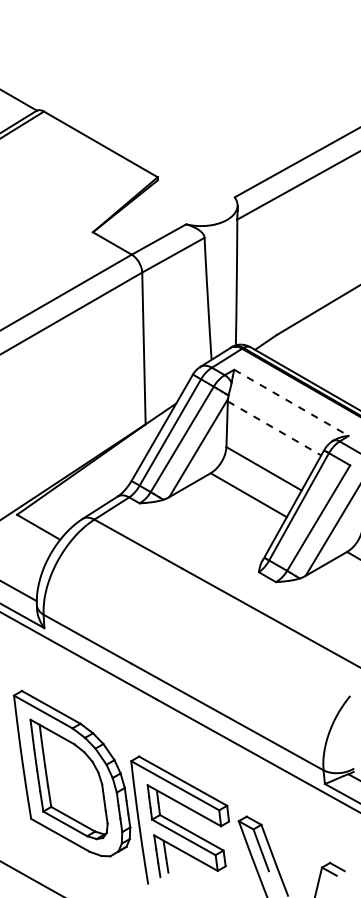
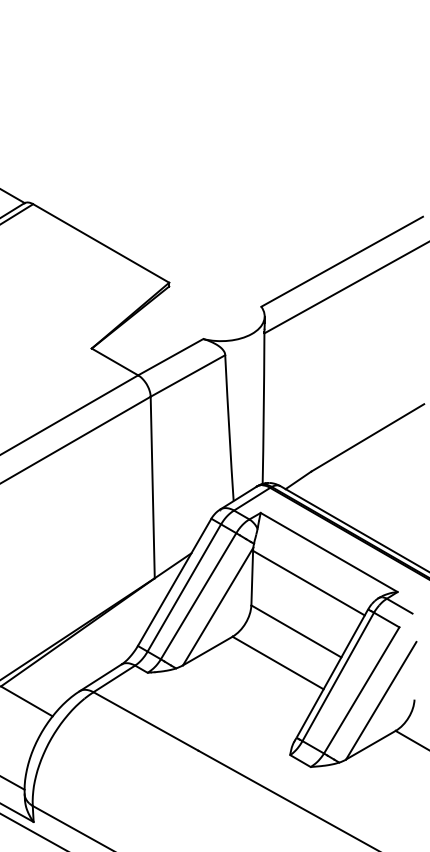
line: (291, 403) -> (329, 553), dashed -> solid
line: (274, 428) -> (308, 583), dashed -> solid

